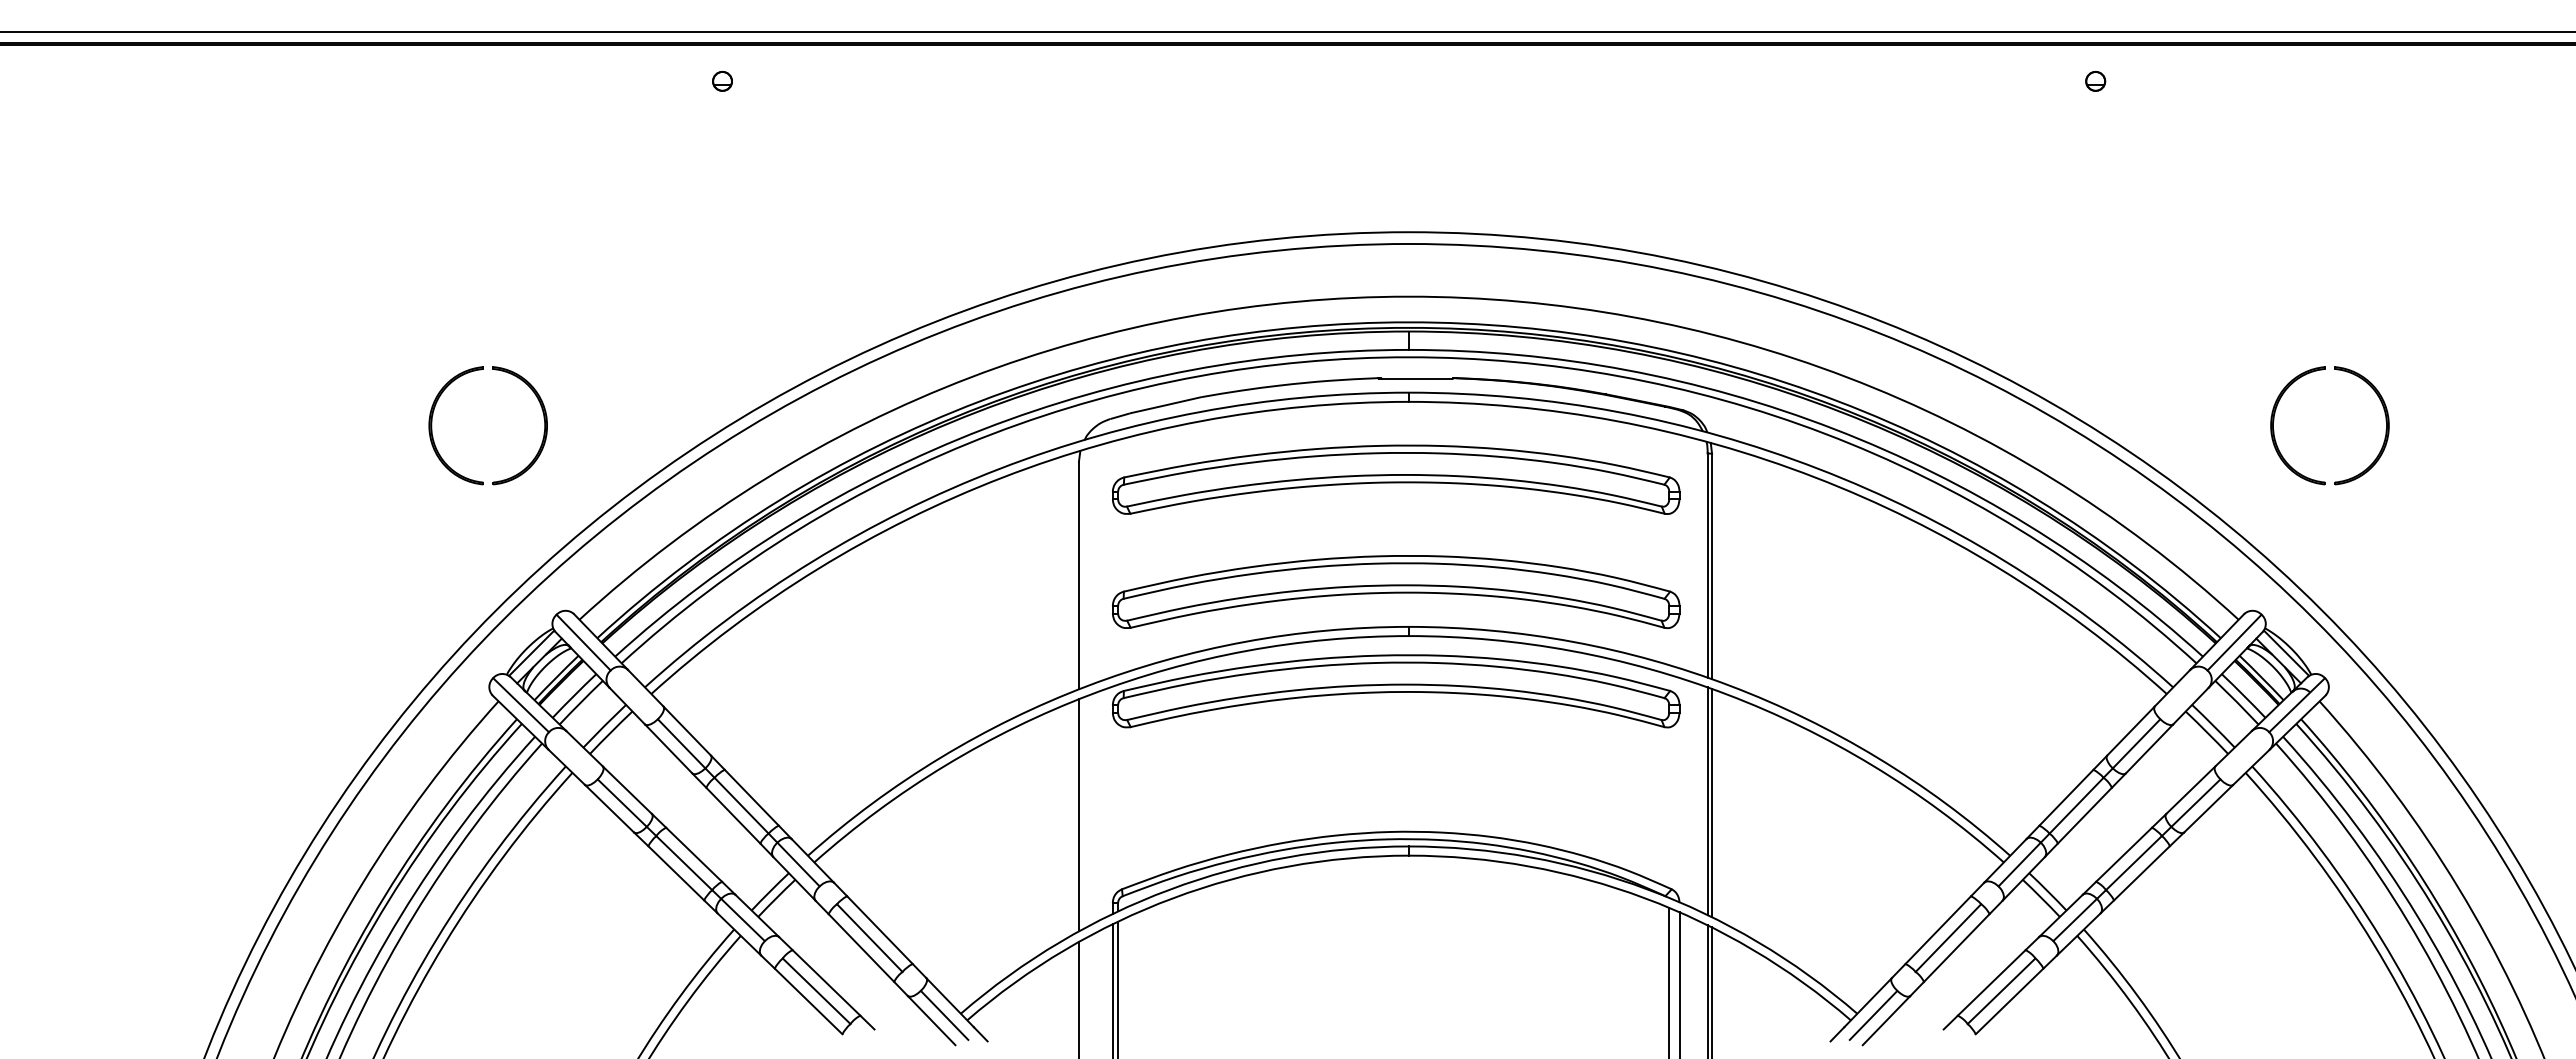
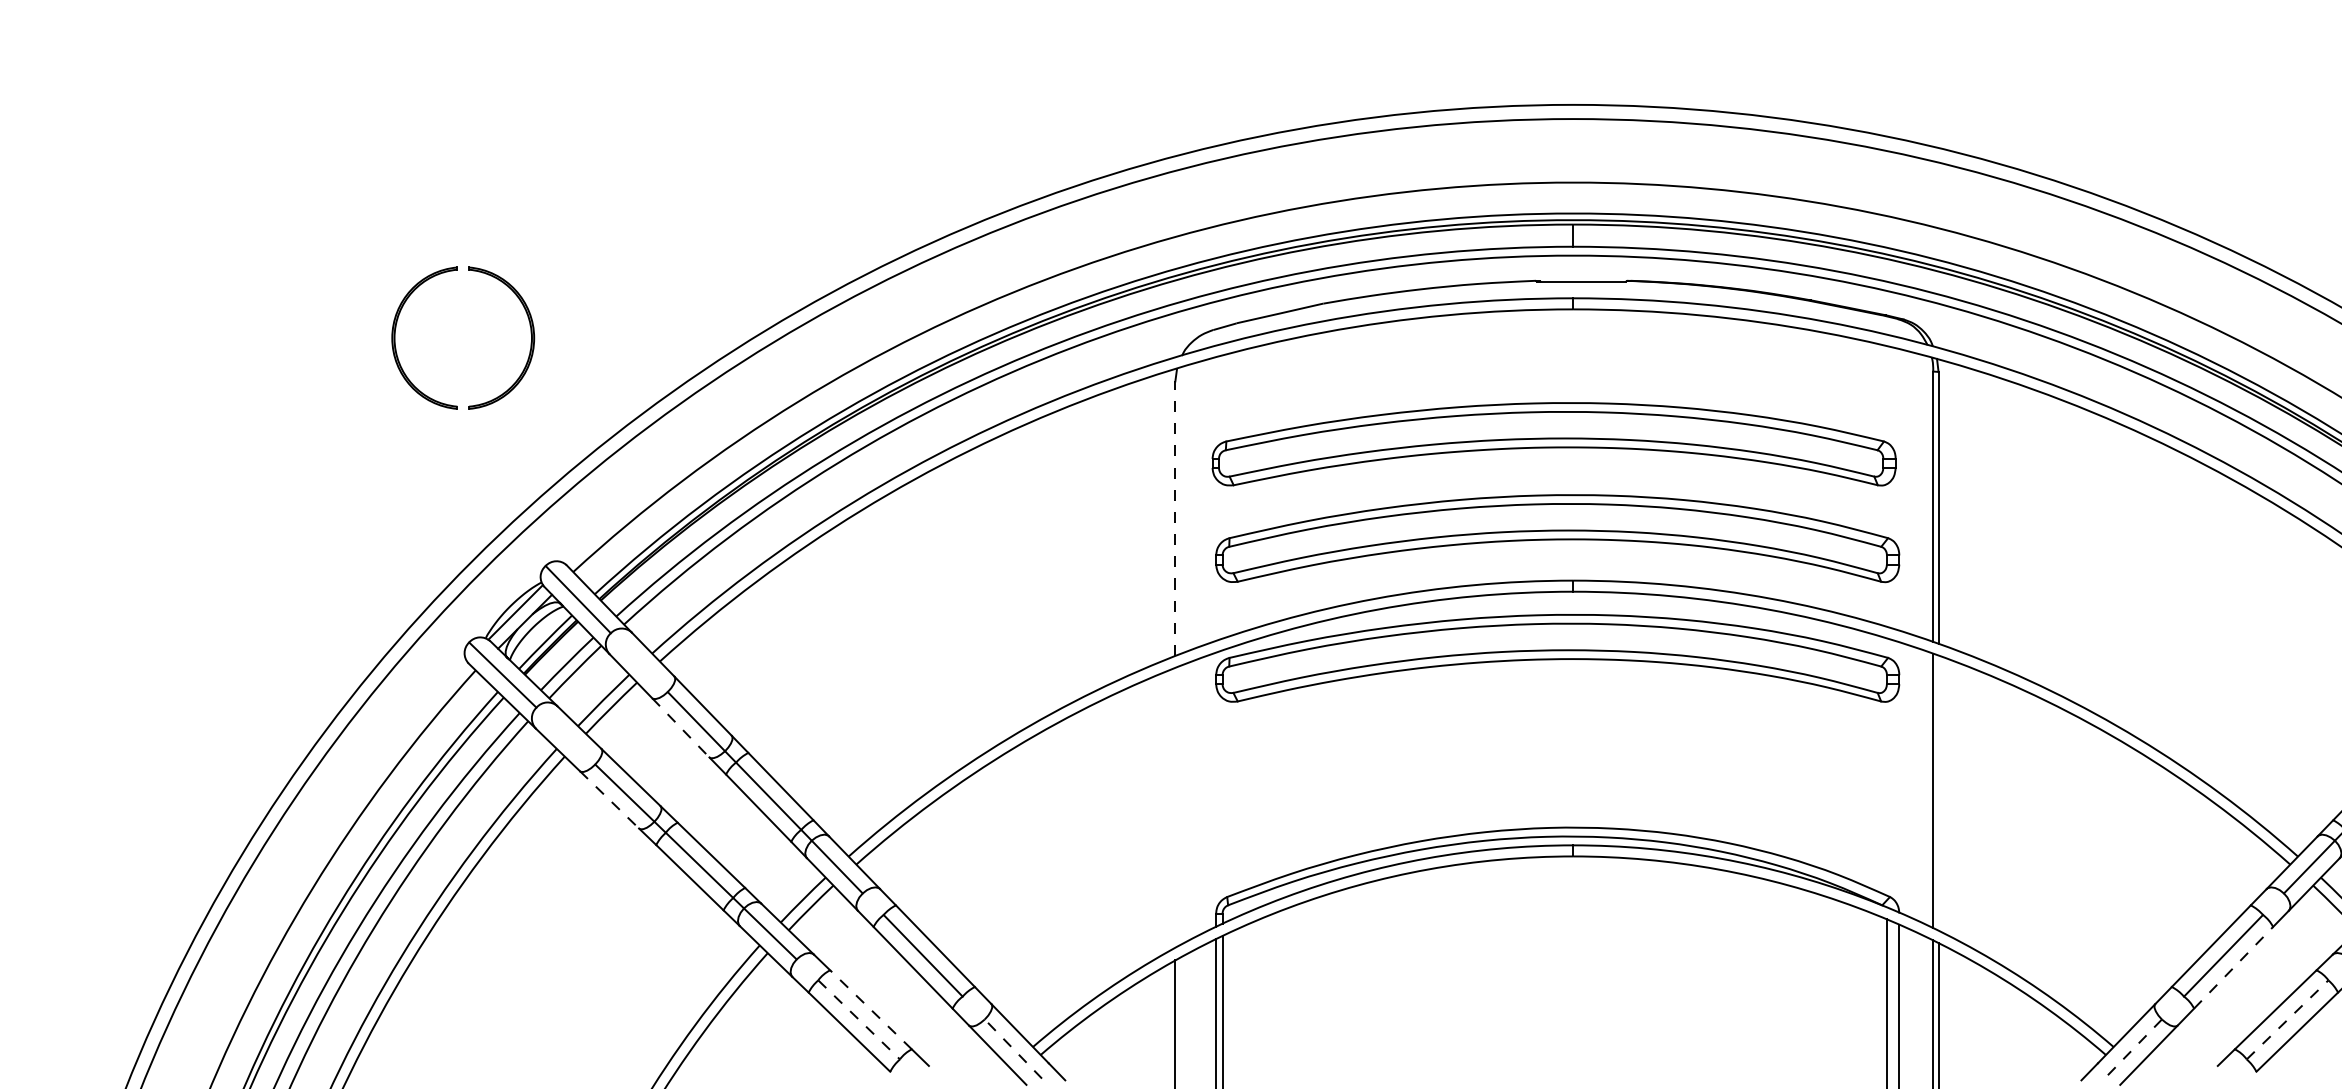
part: (1396, 479) -> (1554, 443), moved
line: (1078, 575) -> (1174, 518), solid -> dashed
line: (669, 749) -> (681, 728), solid -> dashed
line: (1712, 802) -> (1939, 792), removed
line: (609, 809) -> (609, 800), solid -> dashed
line: (1078, 815) -> (1174, 808), removed
line: (1957, 947) -> (2234, 967), solid -> dashed
line: (826, 982) -> (871, 1009), solid -> dashed
line: (2001, 990) -> (2287, 1018), solid -> dashed
line: (817, 991) -> (860, 1020), solid -> dashed
line: (944, 1015) -> (1013, 1049), solid -> dashed
line: (1873, 1015) -> (2133, 1049), solid -> dashed

